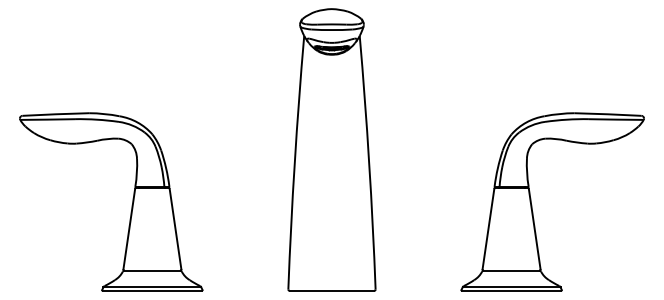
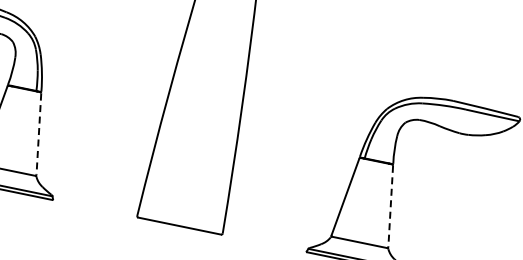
line: (175, 229) -> (38, 134), solid -> dashed
line: (534, 229) -> (390, 206), solid -> dashed

